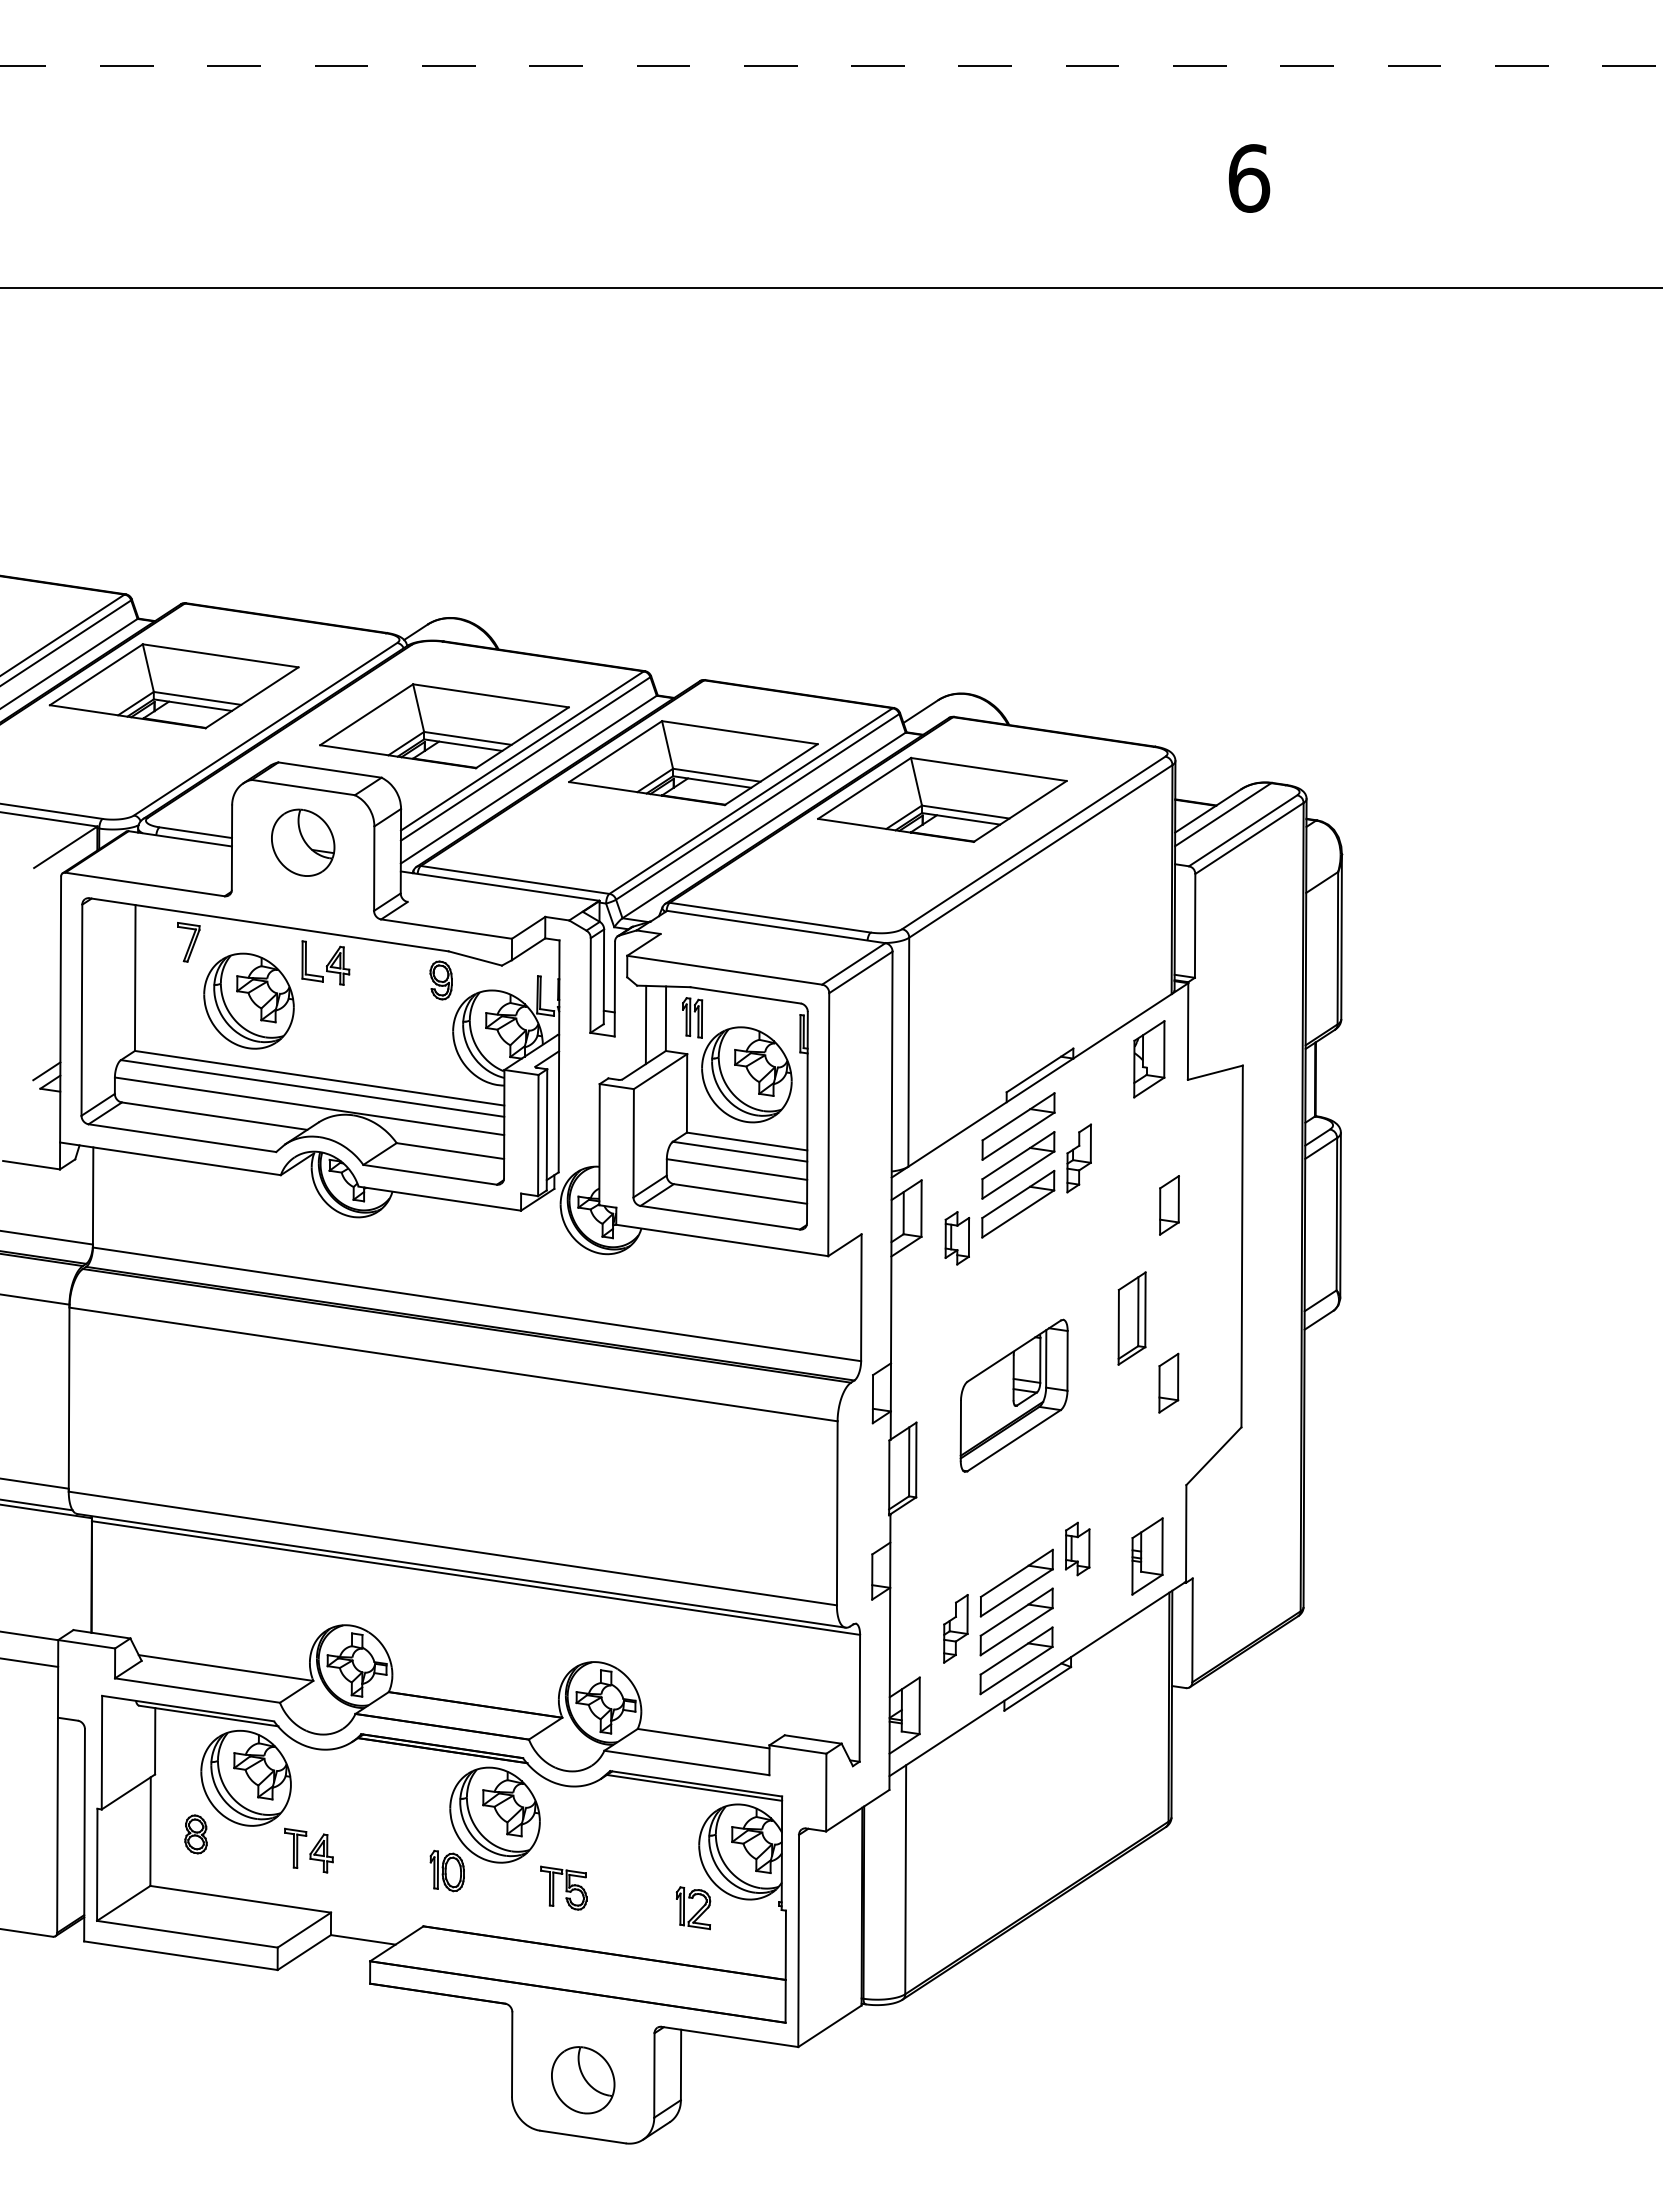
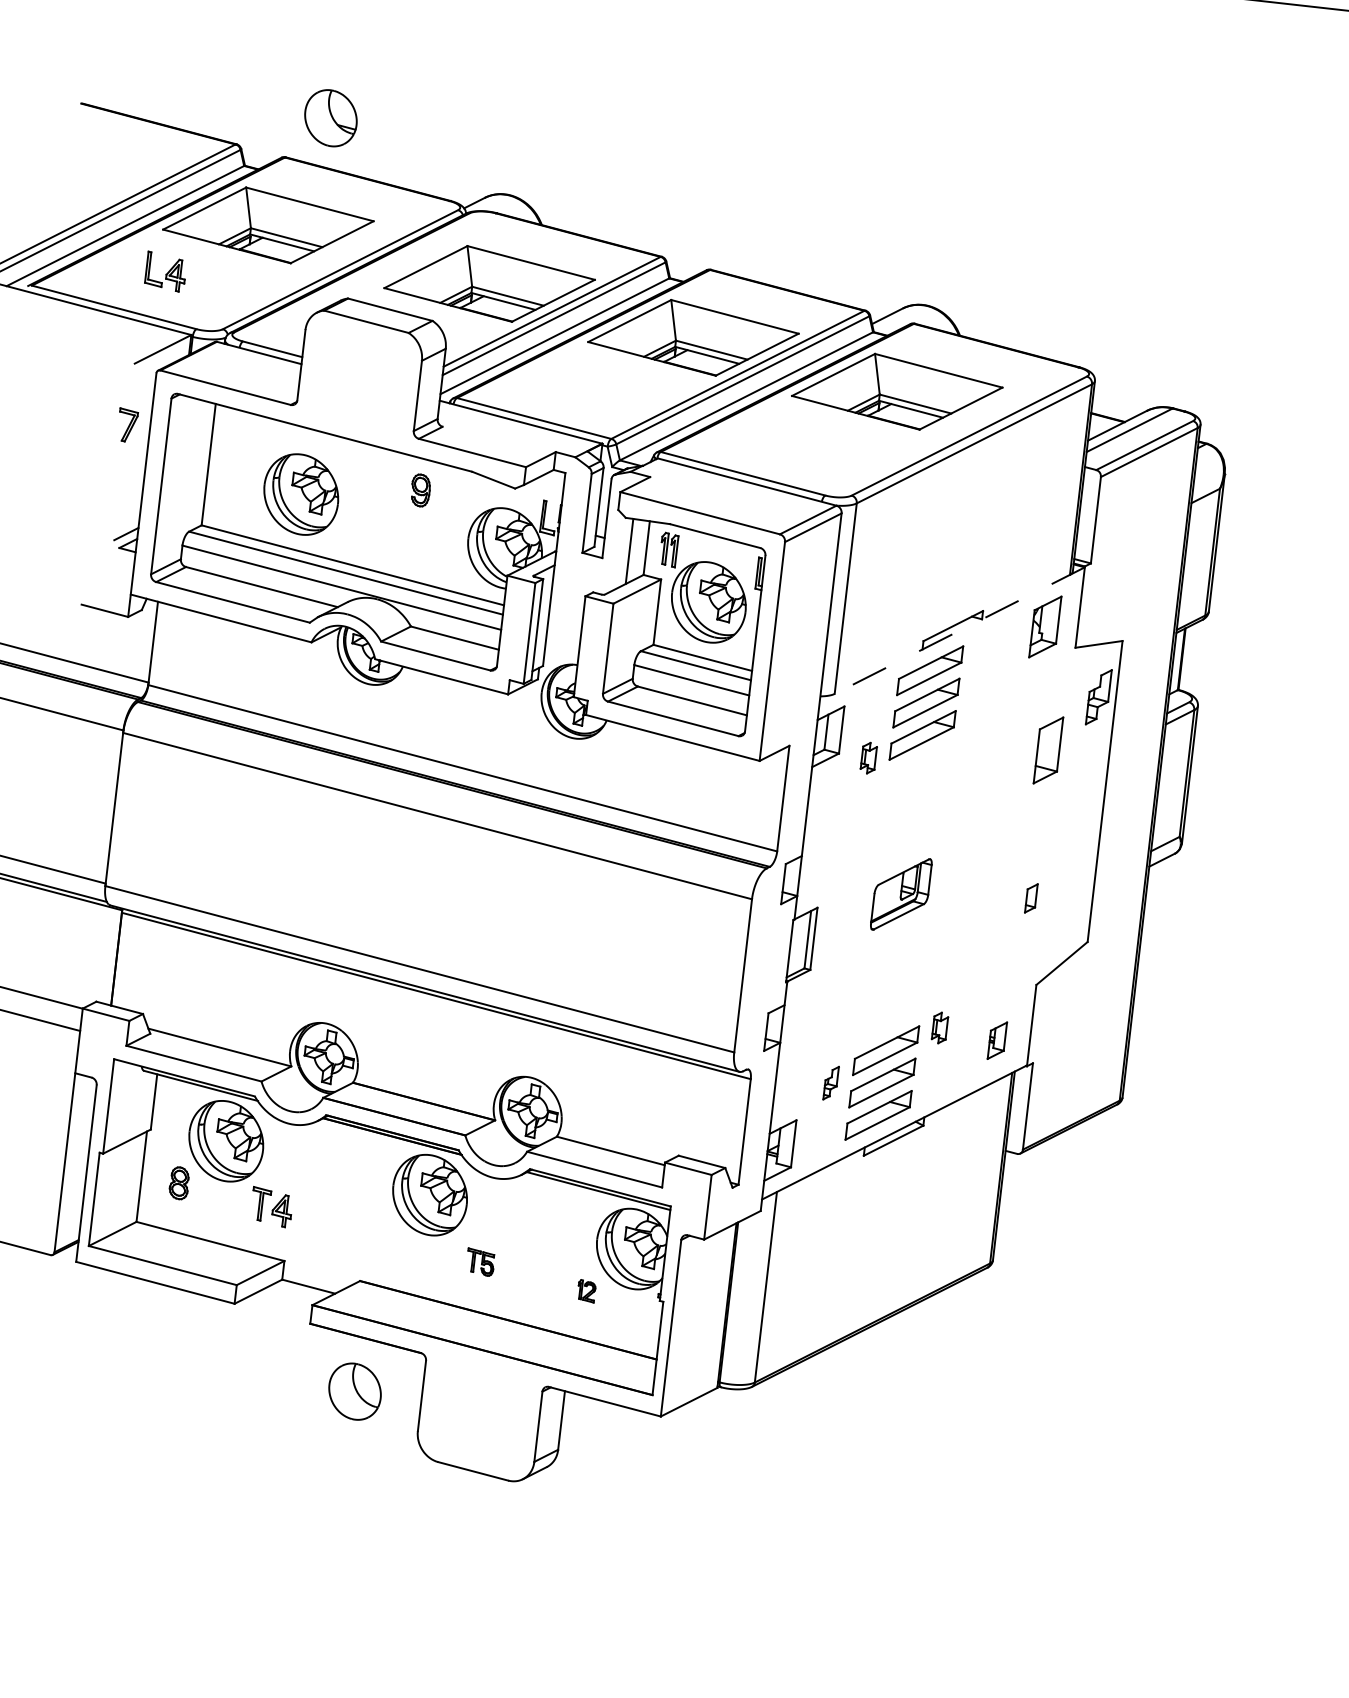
part: (303, 842) -> (331, 118), moved
part: (188, 942) -> (127, 425), moved
part: (325, 962) -> (165, 271), moved
part: (440, 980) -> (420, 490), moved
line: (1039, 1080) -> (951, 634), solid -> dashed
part: (1078, 1158) -> (1098, 697), moved
part: (1169, 1205) -> (1048, 750), size x1.4
part: (957, 1238) -> (868, 758), size x0.7
part: (1131, 1318) -> (1006, 841), removed
part: (1168, 1382) -> (1031, 897), size x0.6
part: (1013, 1395) -> (900, 894), size x0.6
part: (1077, 1548) -> (939, 1027), size x0.7
part: (1147, 1556) -> (997, 1040), size x0.6
part: (955, 1628) -> (830, 1082), size x0.6
part: (446, 1870) -> (384, 1236), removed
part: (563, 1887) -> (480, 1261), size x0.7
part: (693, 1908) -> (586, 1291), size x0.6
part: (583, 2080) -> (355, 1391), moved

